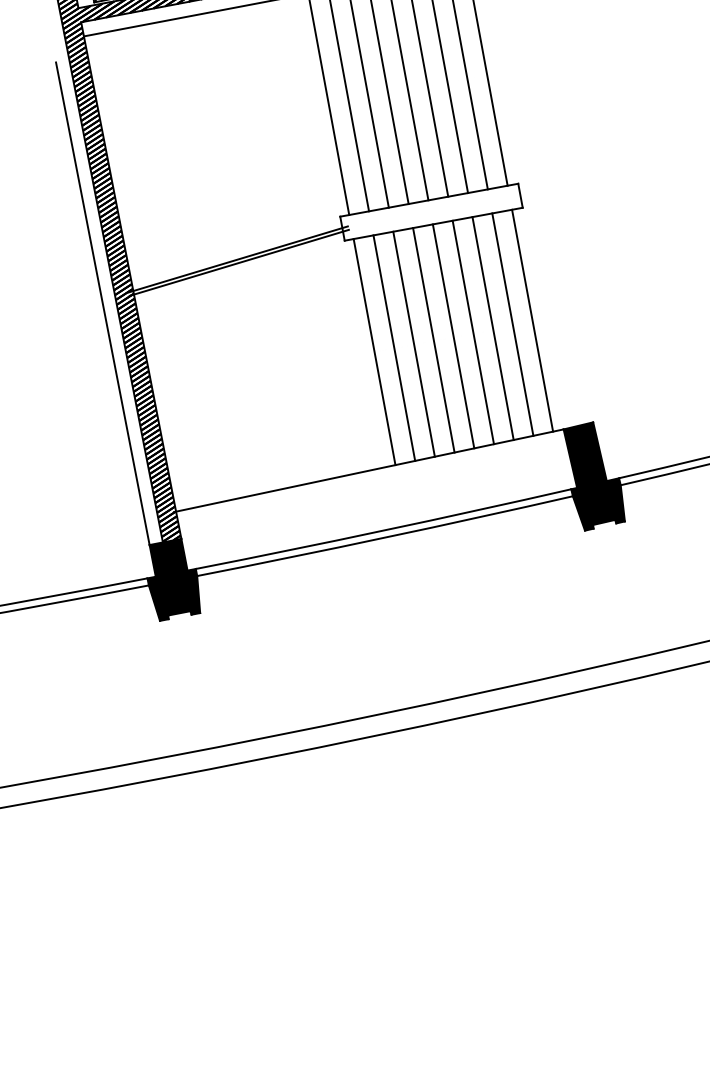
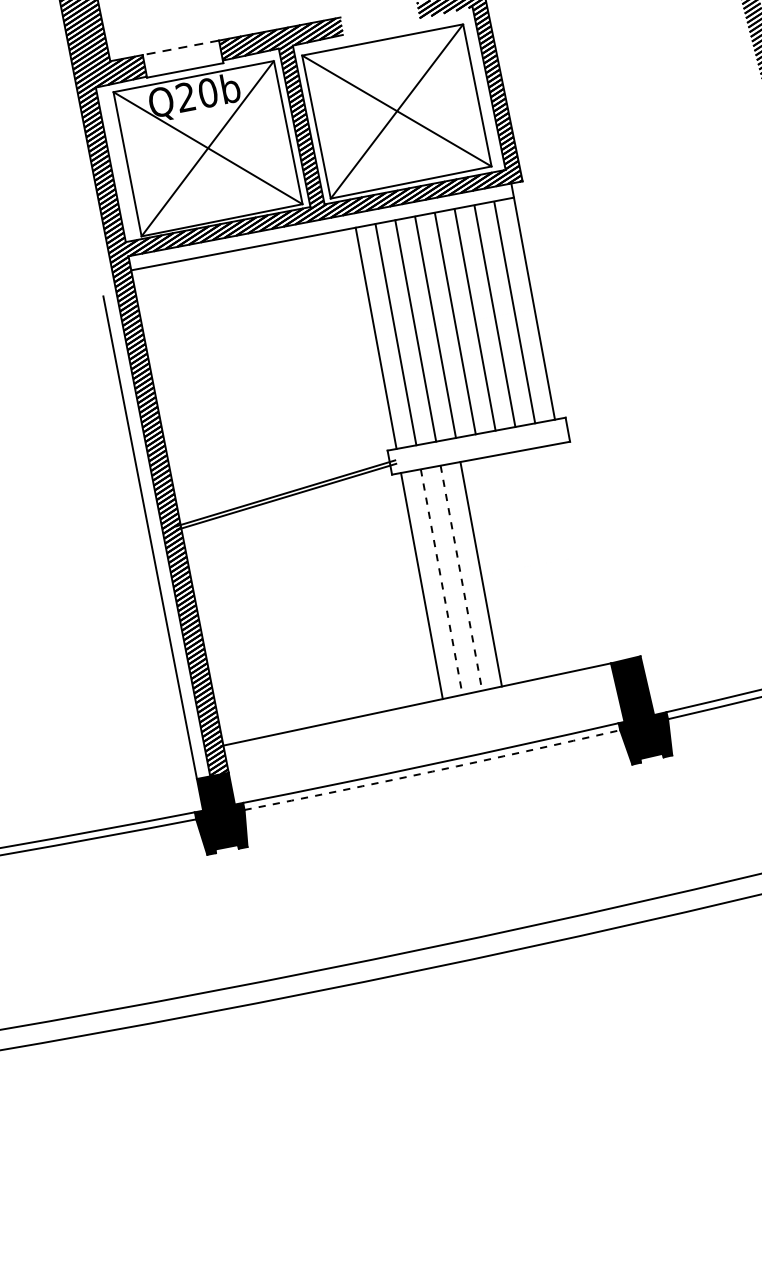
line: (532, 320) -> (579, 554), removed
line: (512, 324) -> (559, 558), removed
line: (493, 328) -> (540, 562), removed
line: (473, 332) -> (520, 566), removed
line: (453, 336) -> (500, 570), removed
line: (414, 344) -> (461, 578), solid -> dashed
line: (394, 348) -> (441, 582), solid -> dashed
arc: (385, 537) -> (432, 771), solid -> dashed

